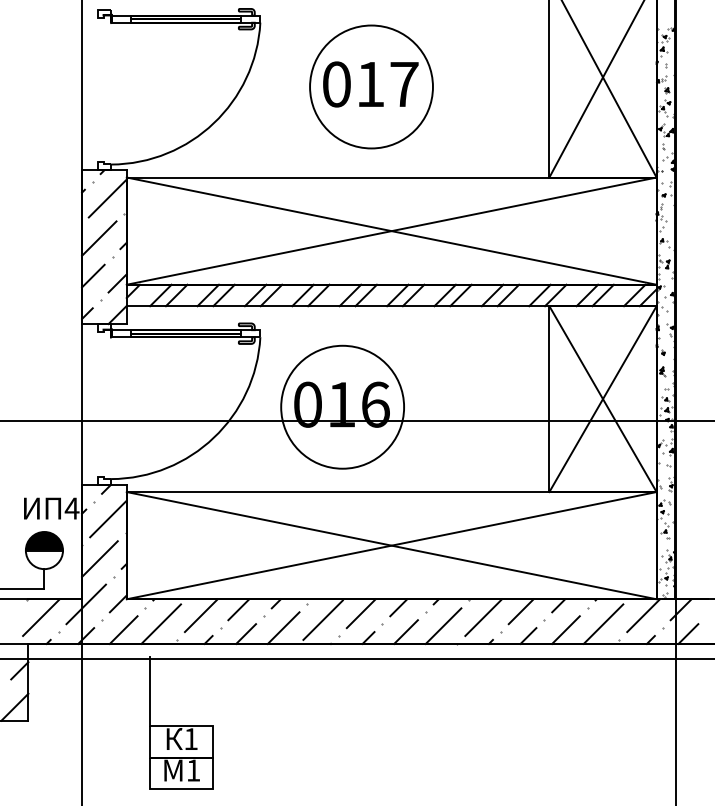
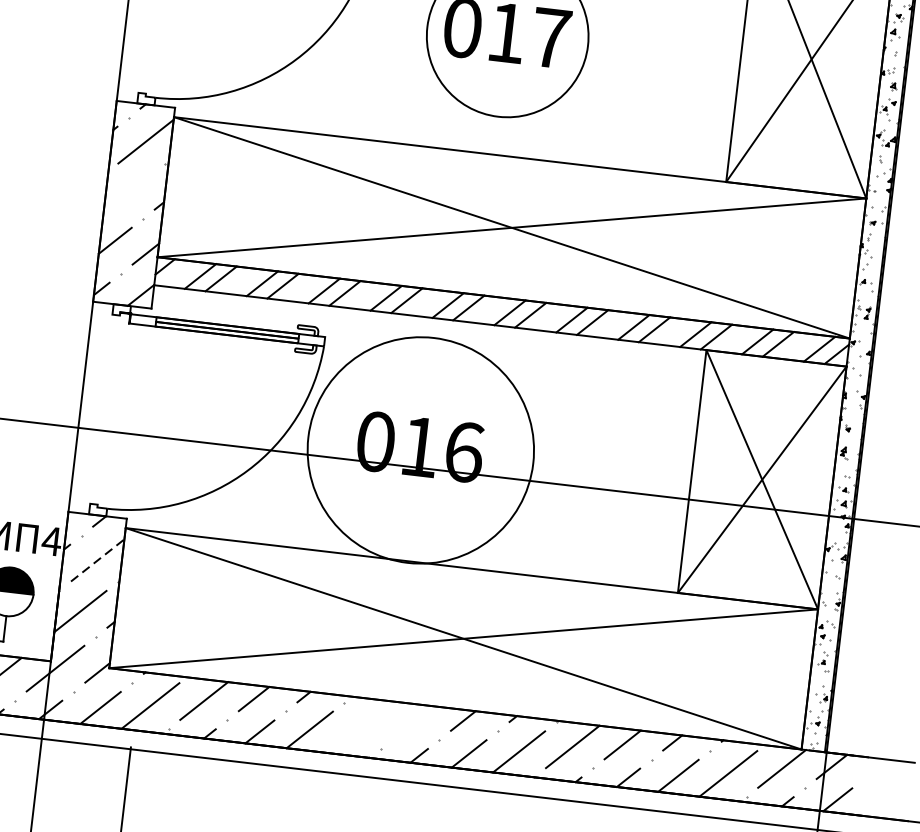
line: (99, 238) -> (129, 192), removed
circle: (342, 406) -> (420, 449), size x1.4
line: (108, 518) -> (97, 559), solid -> dashed
line: (360, 613) -> (412, 722), removed
line: (322, 619) -> (361, 724), removed

